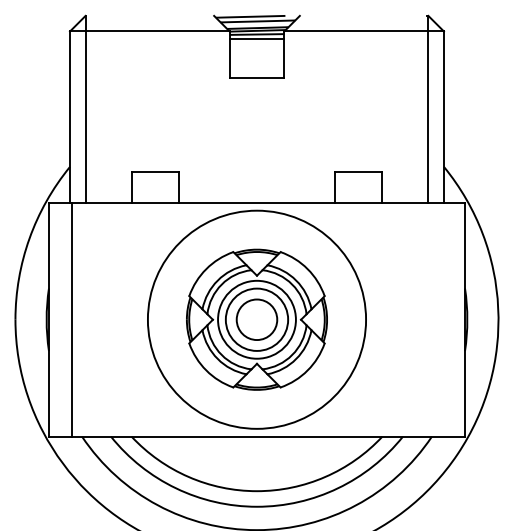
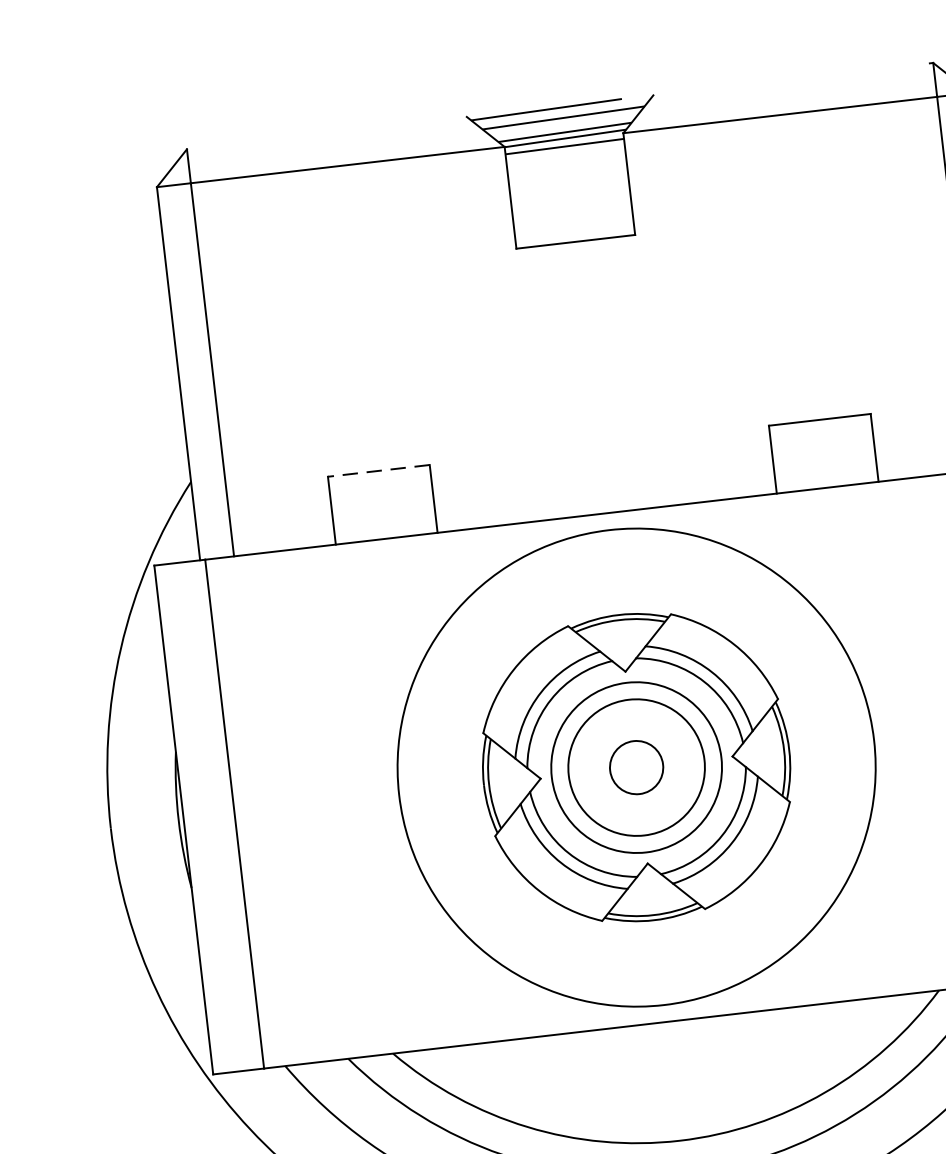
line: (256, 39) -> (564, 157), removed
line: (155, 171) -> (378, 470), solid -> dashed
circle: (256, 319) -> (635, 767), size x0.6

